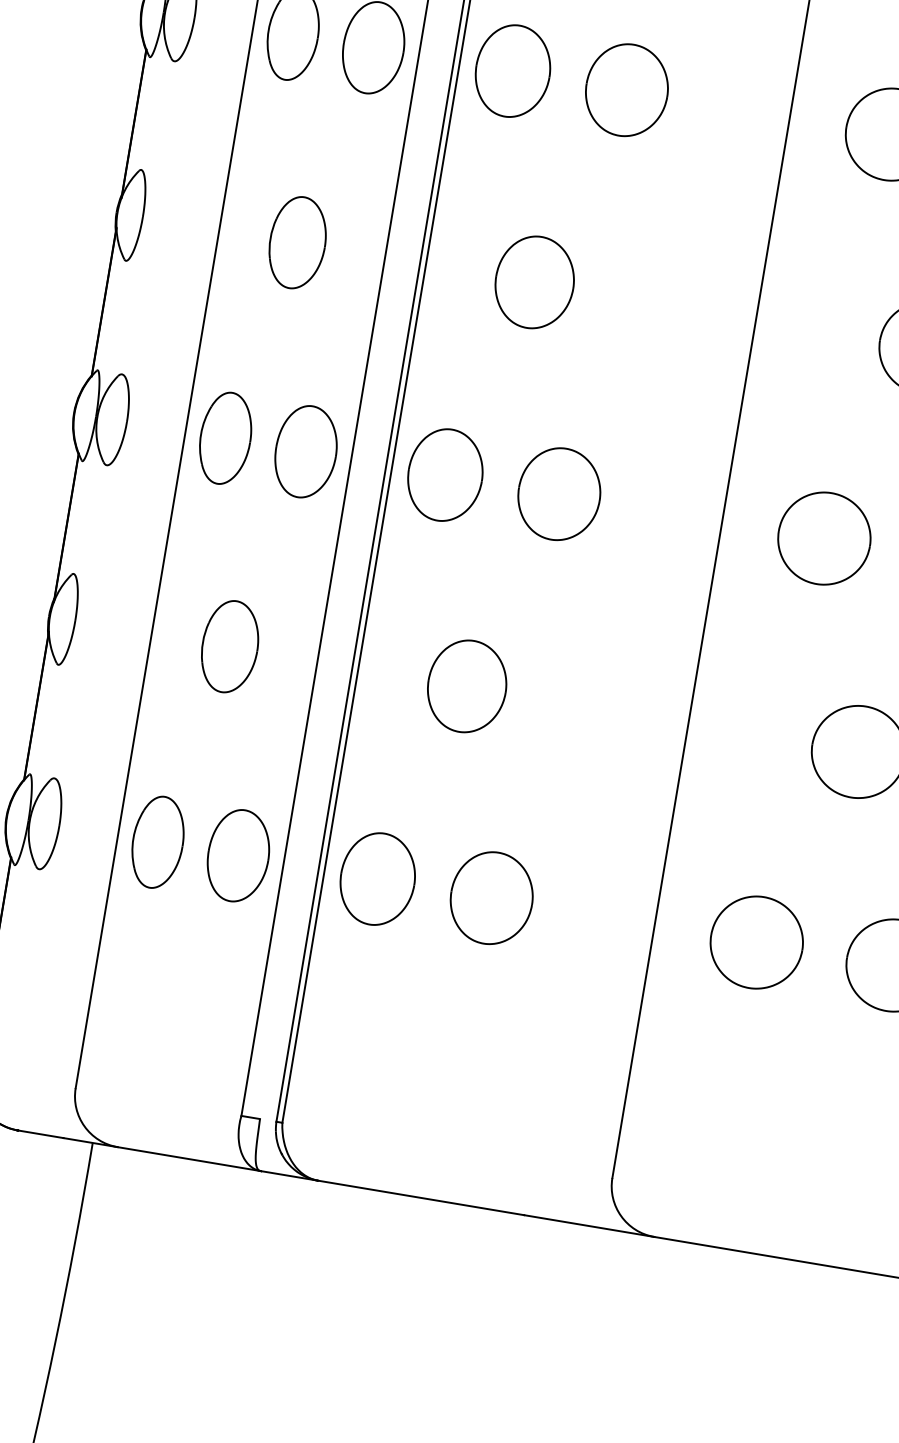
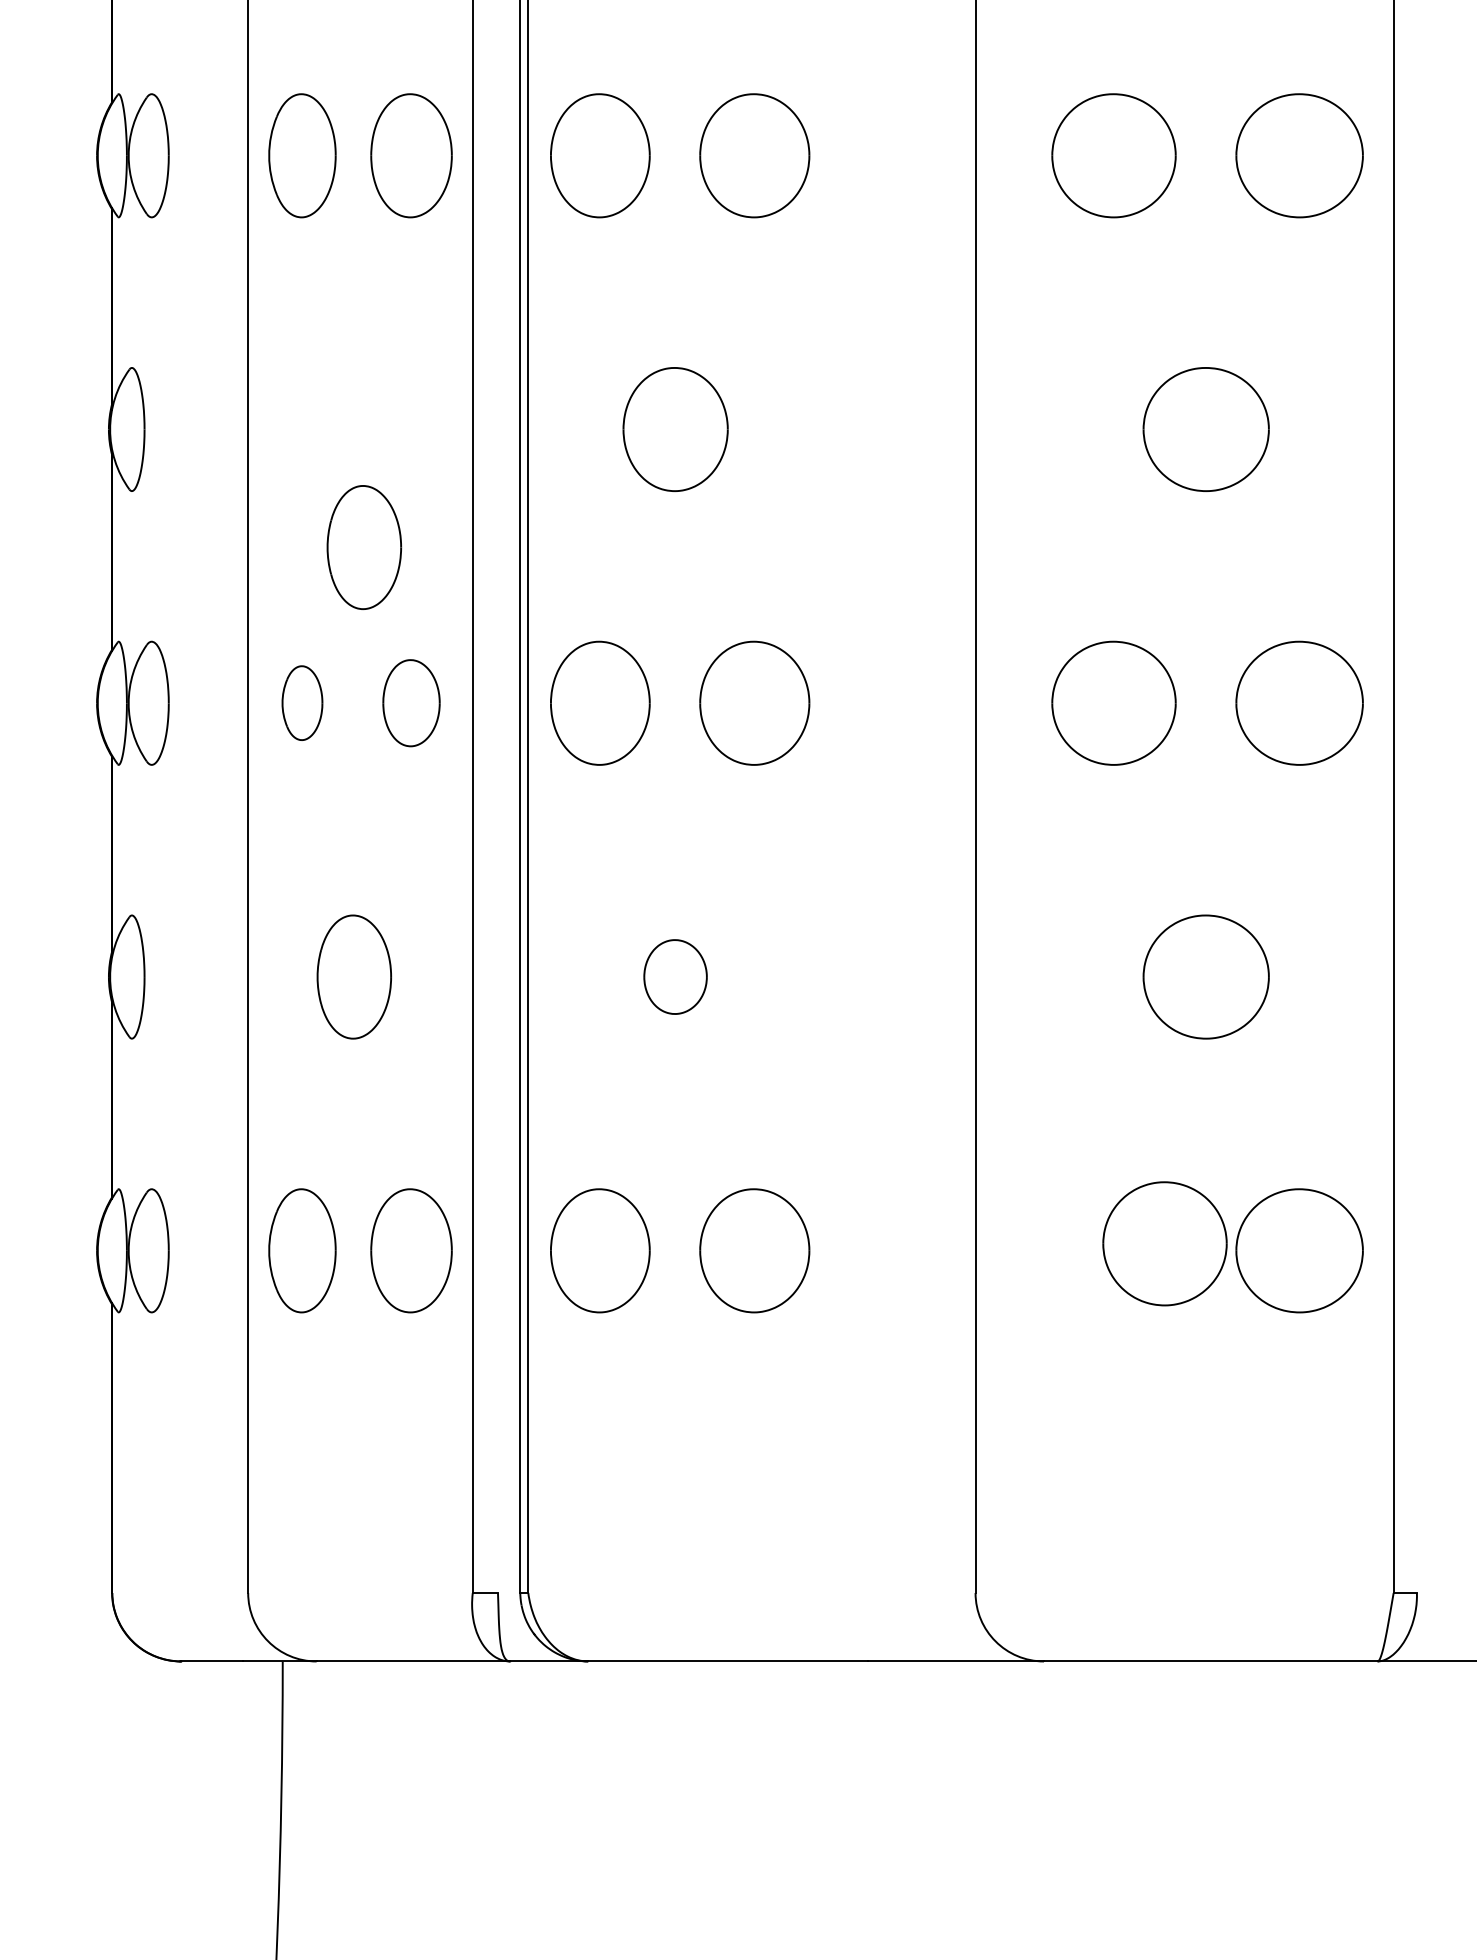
part: (297, 242) -> (364, 547), moved
part: (225, 437) -> (302, 702), size x0.6
part: (306, 451) -> (411, 702), size x0.7
part: (467, 686) -> (675, 976), size x0.6
part: (756, 942) -> (1164, 1243), moved

